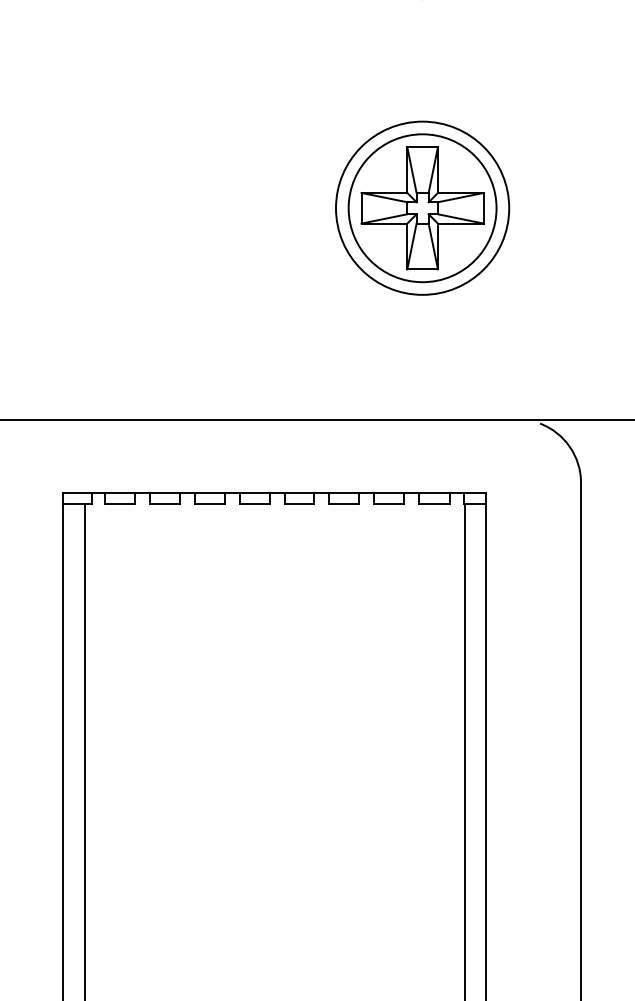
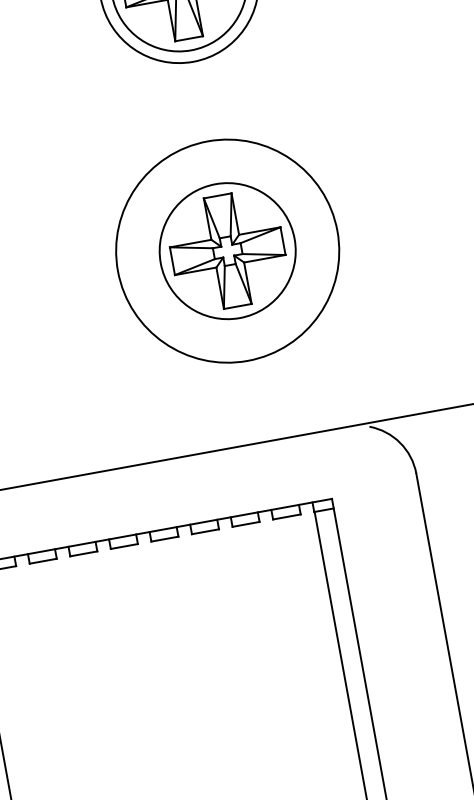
circle: (422, 207) -> (227, 250), size x1.4

